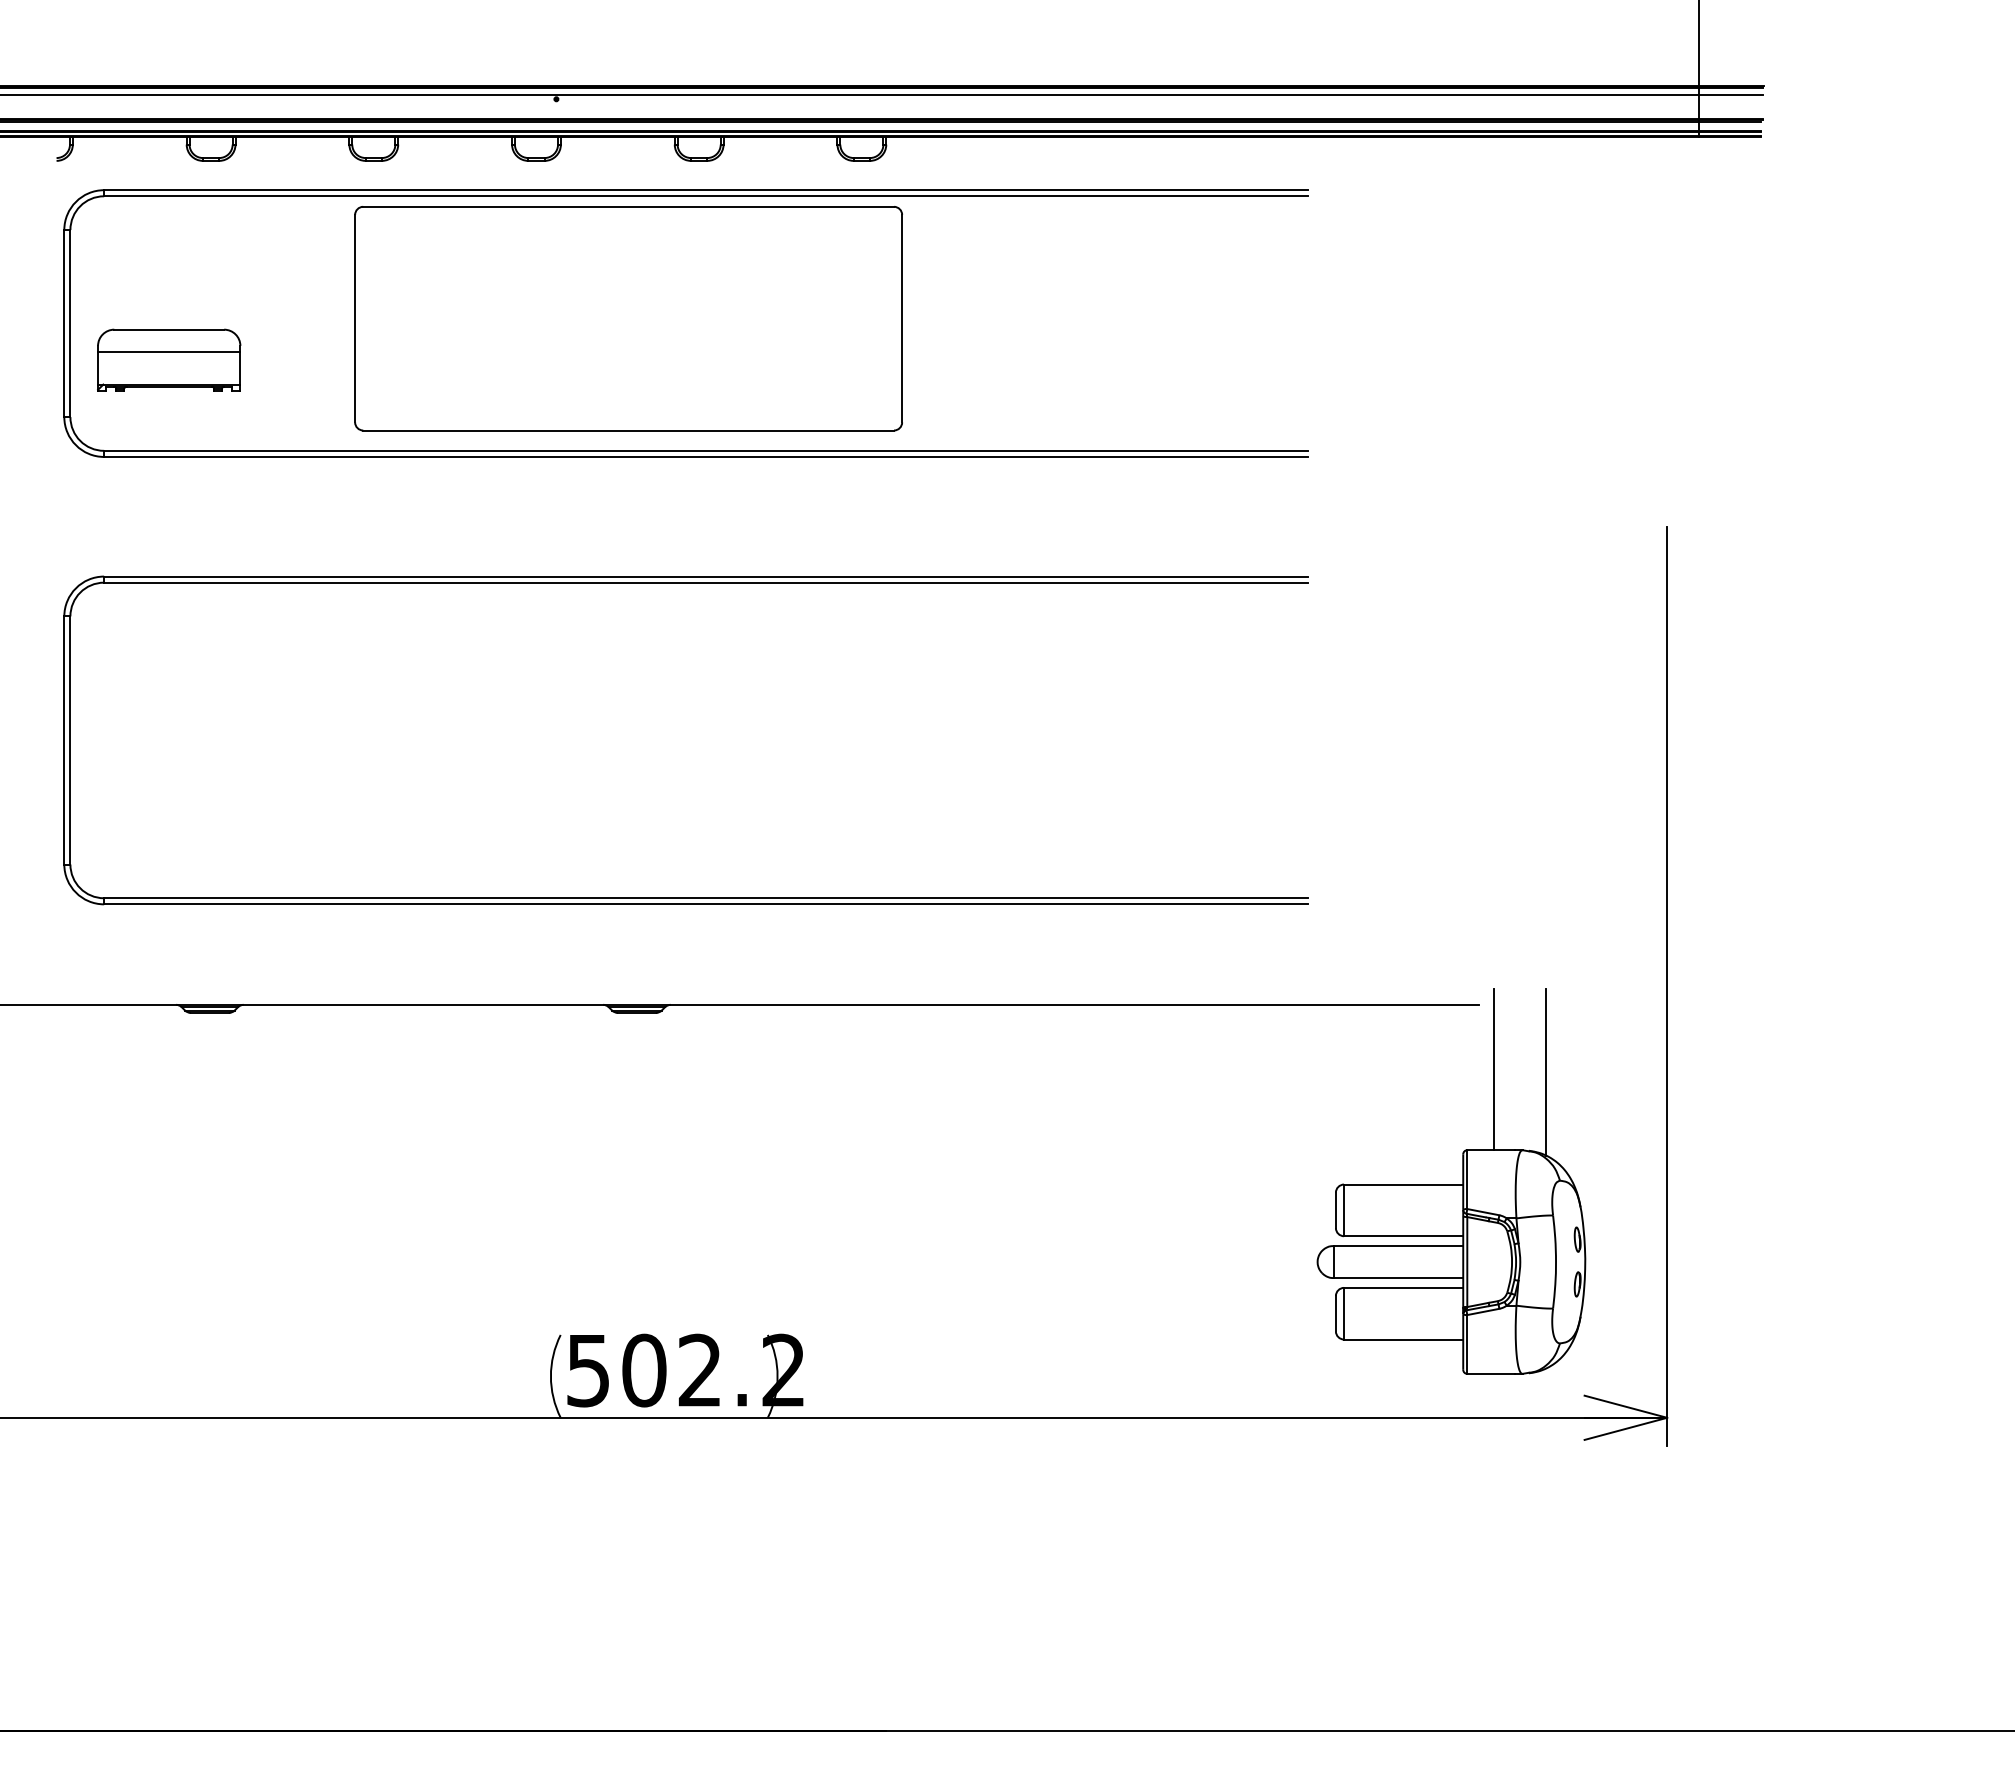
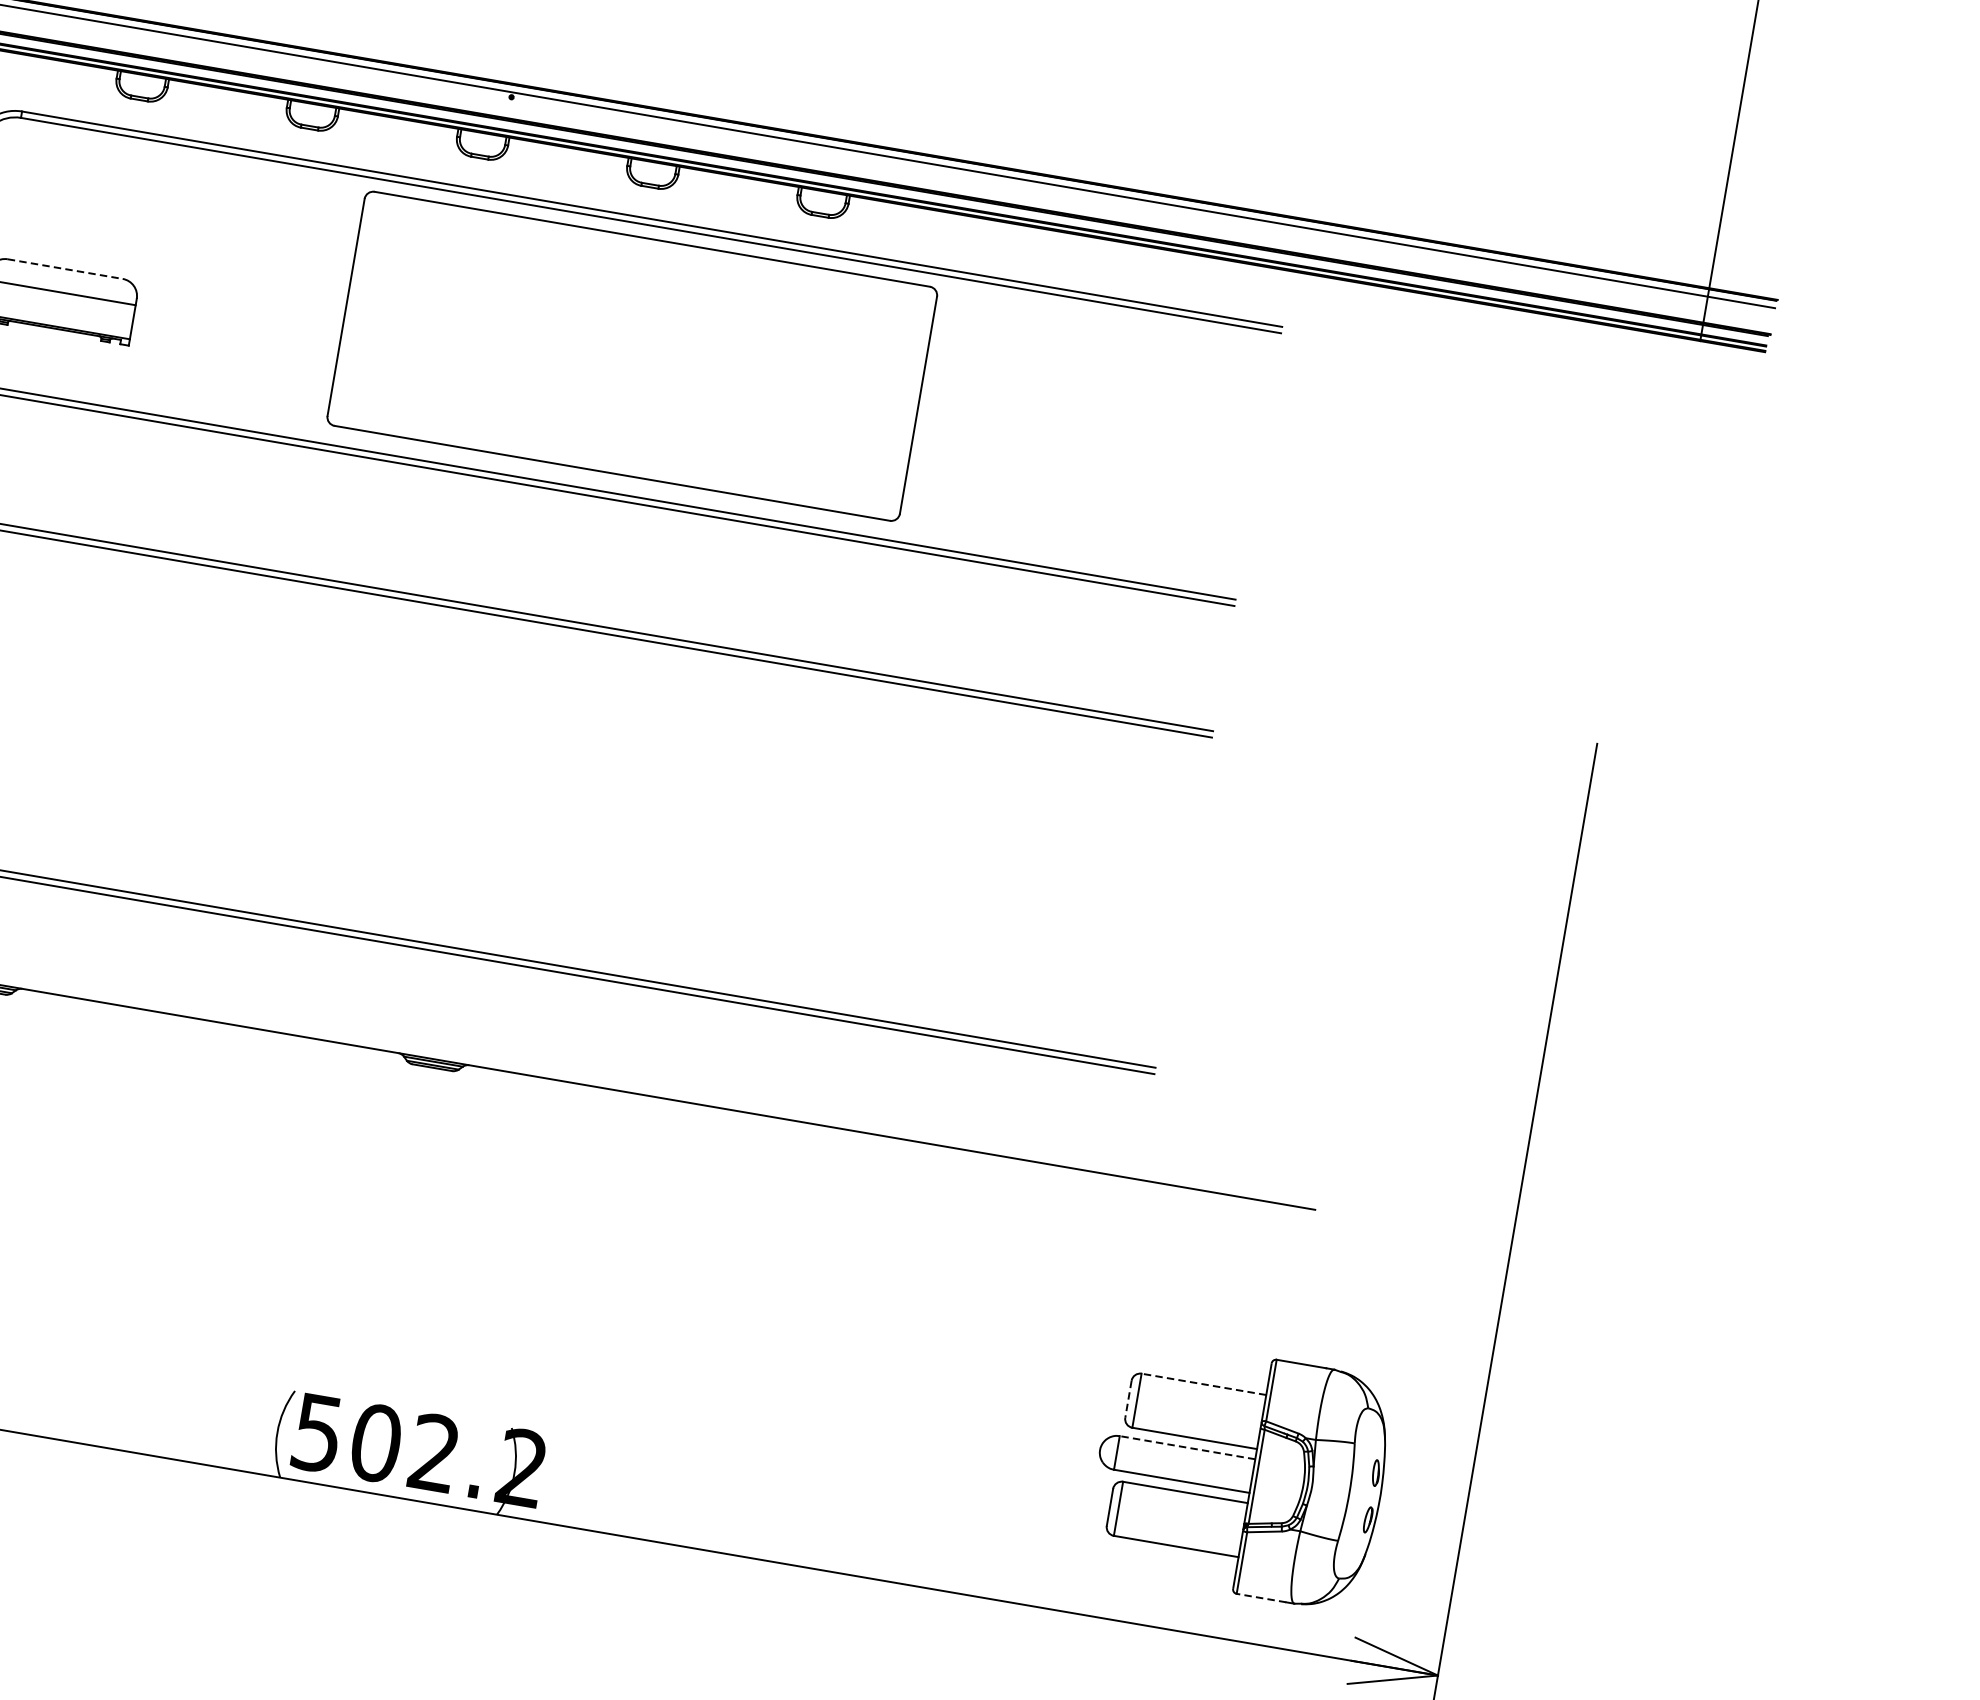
part: (628, 318) -> (632, 356), moved
line: (169, 329) -> (65, 268), solid -> dashed
line: (1493, 1069) -> (1318, 1280), removed
line: (1546, 1072) -> (1373, 1292), removed
line: (1403, 1184) -> (1203, 1384), solid -> dashed
line: (1335, 1210) -> (1128, 1399), solid -> dashed
line: (1398, 1245) -> (1187, 1447), solid -> dashed
line: (1491, 1373) -> (1262, 1597), solid -> dashed

